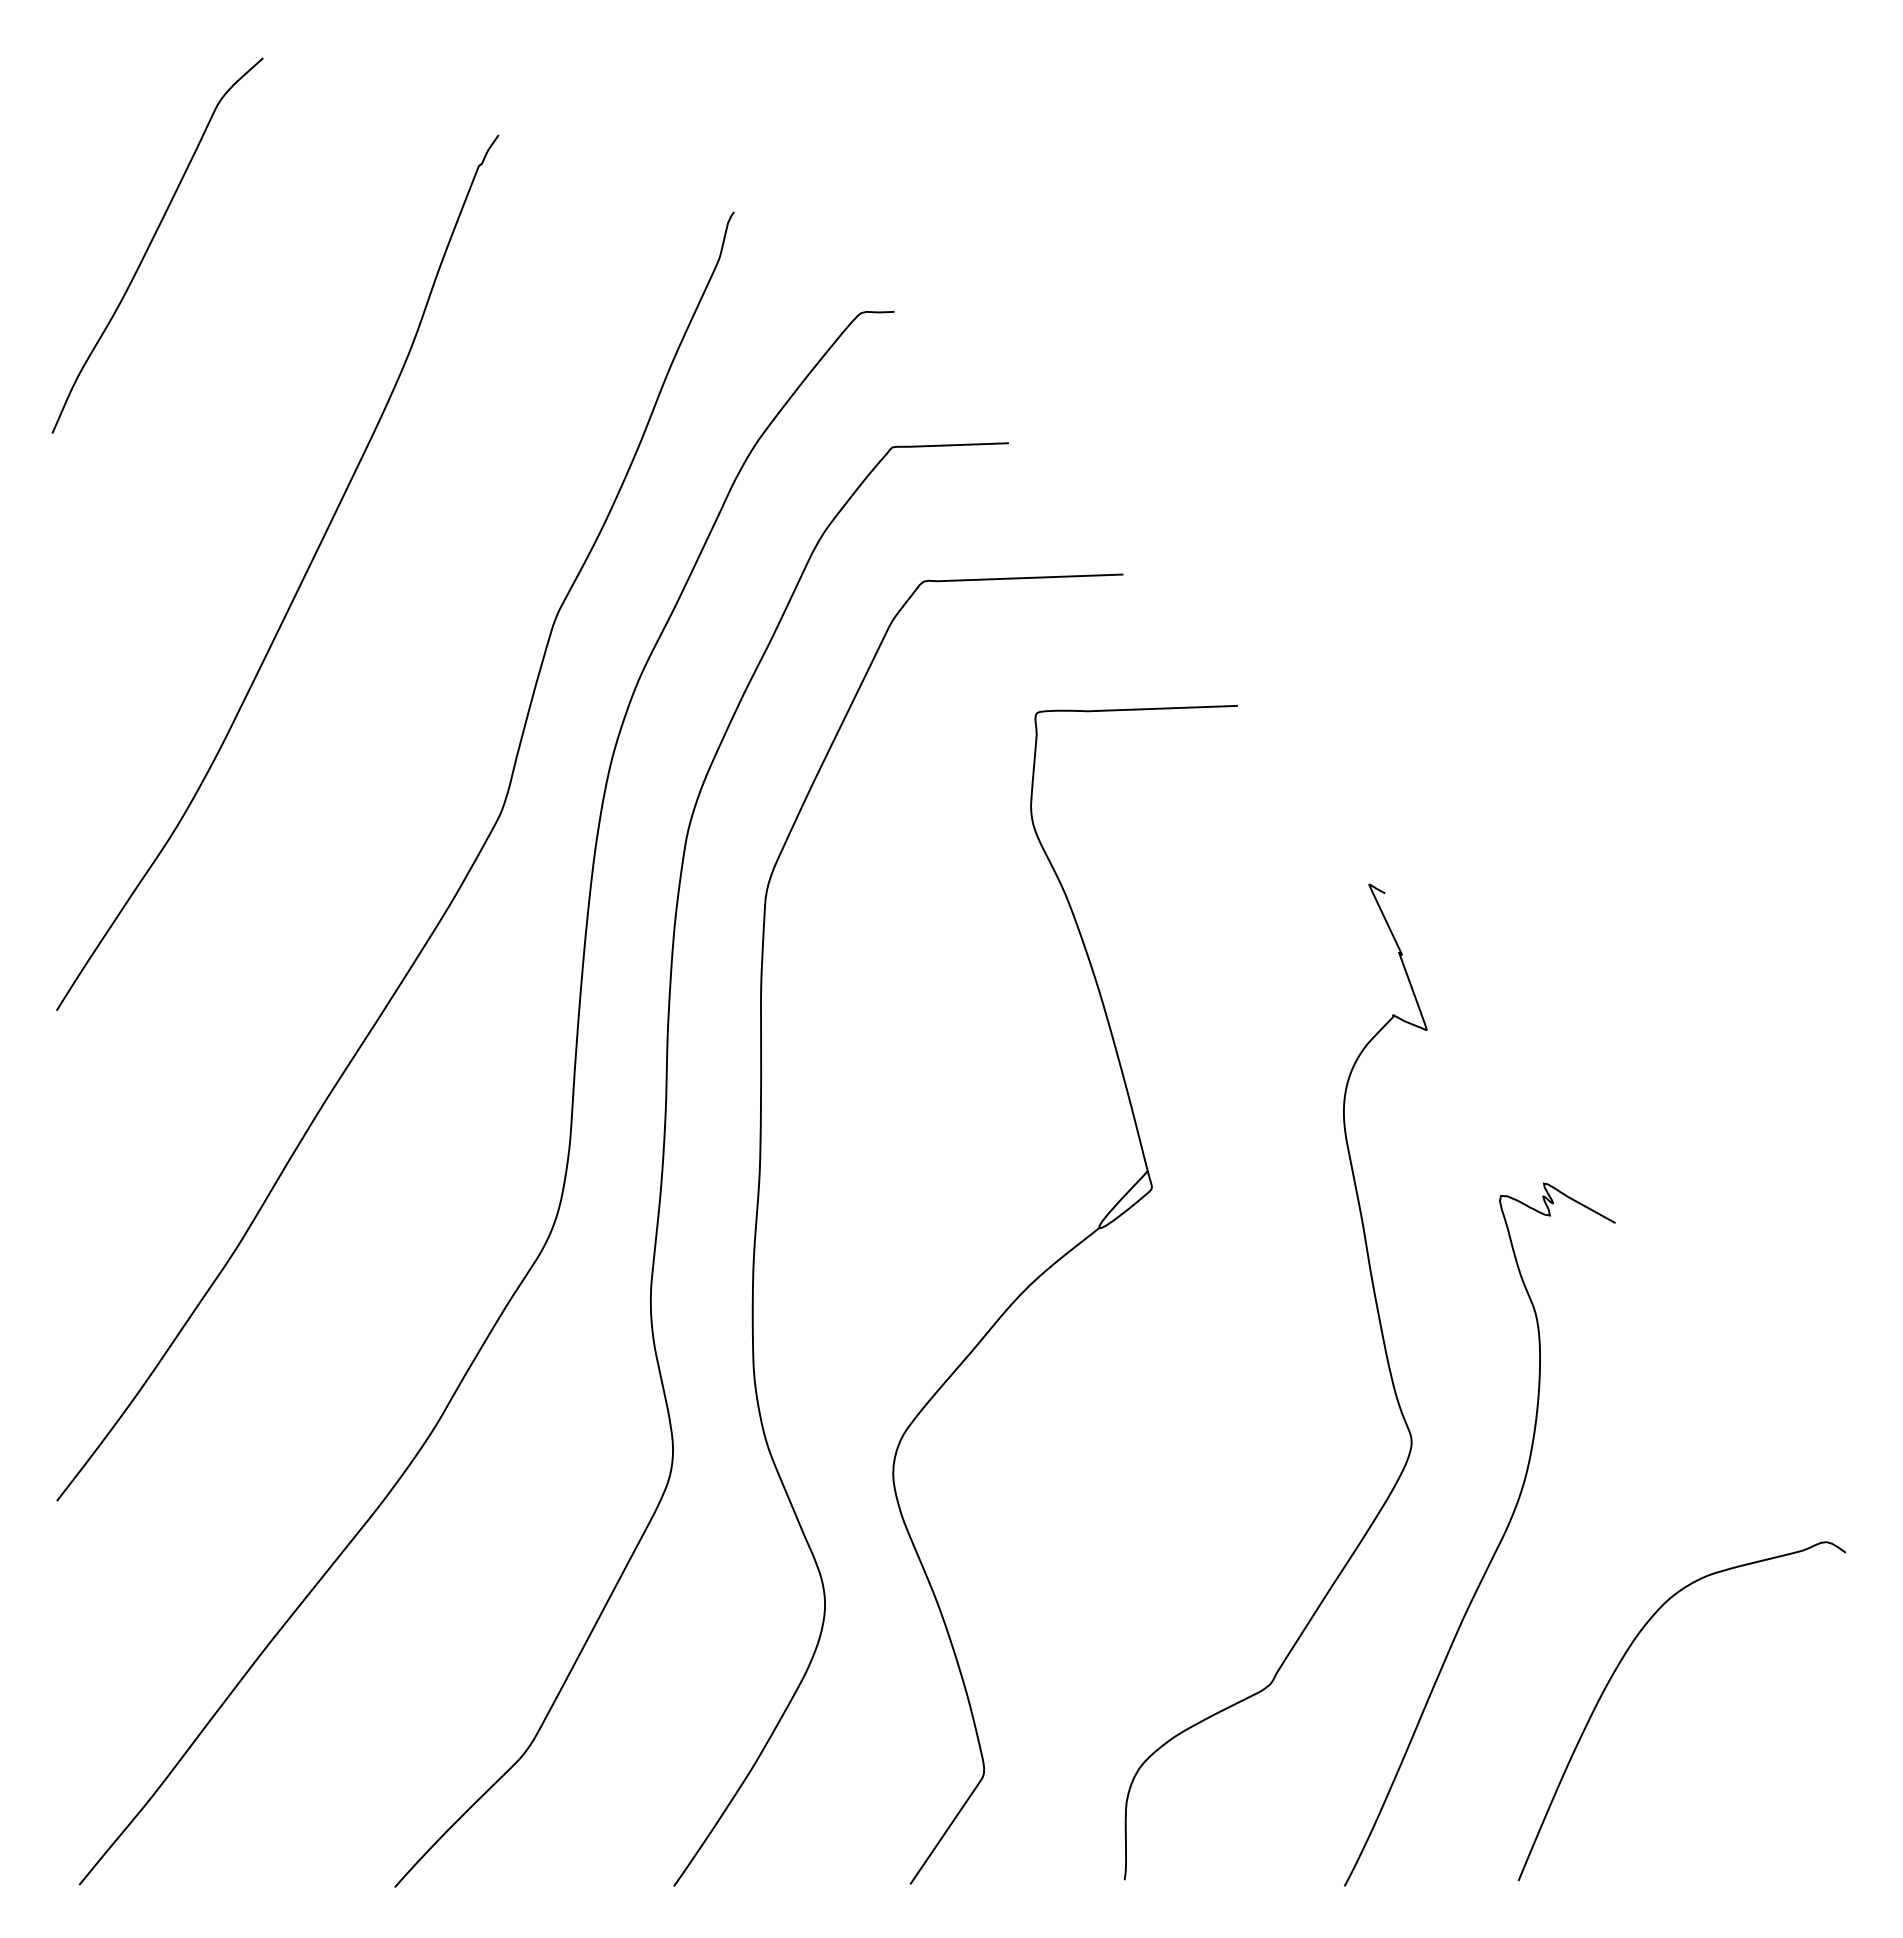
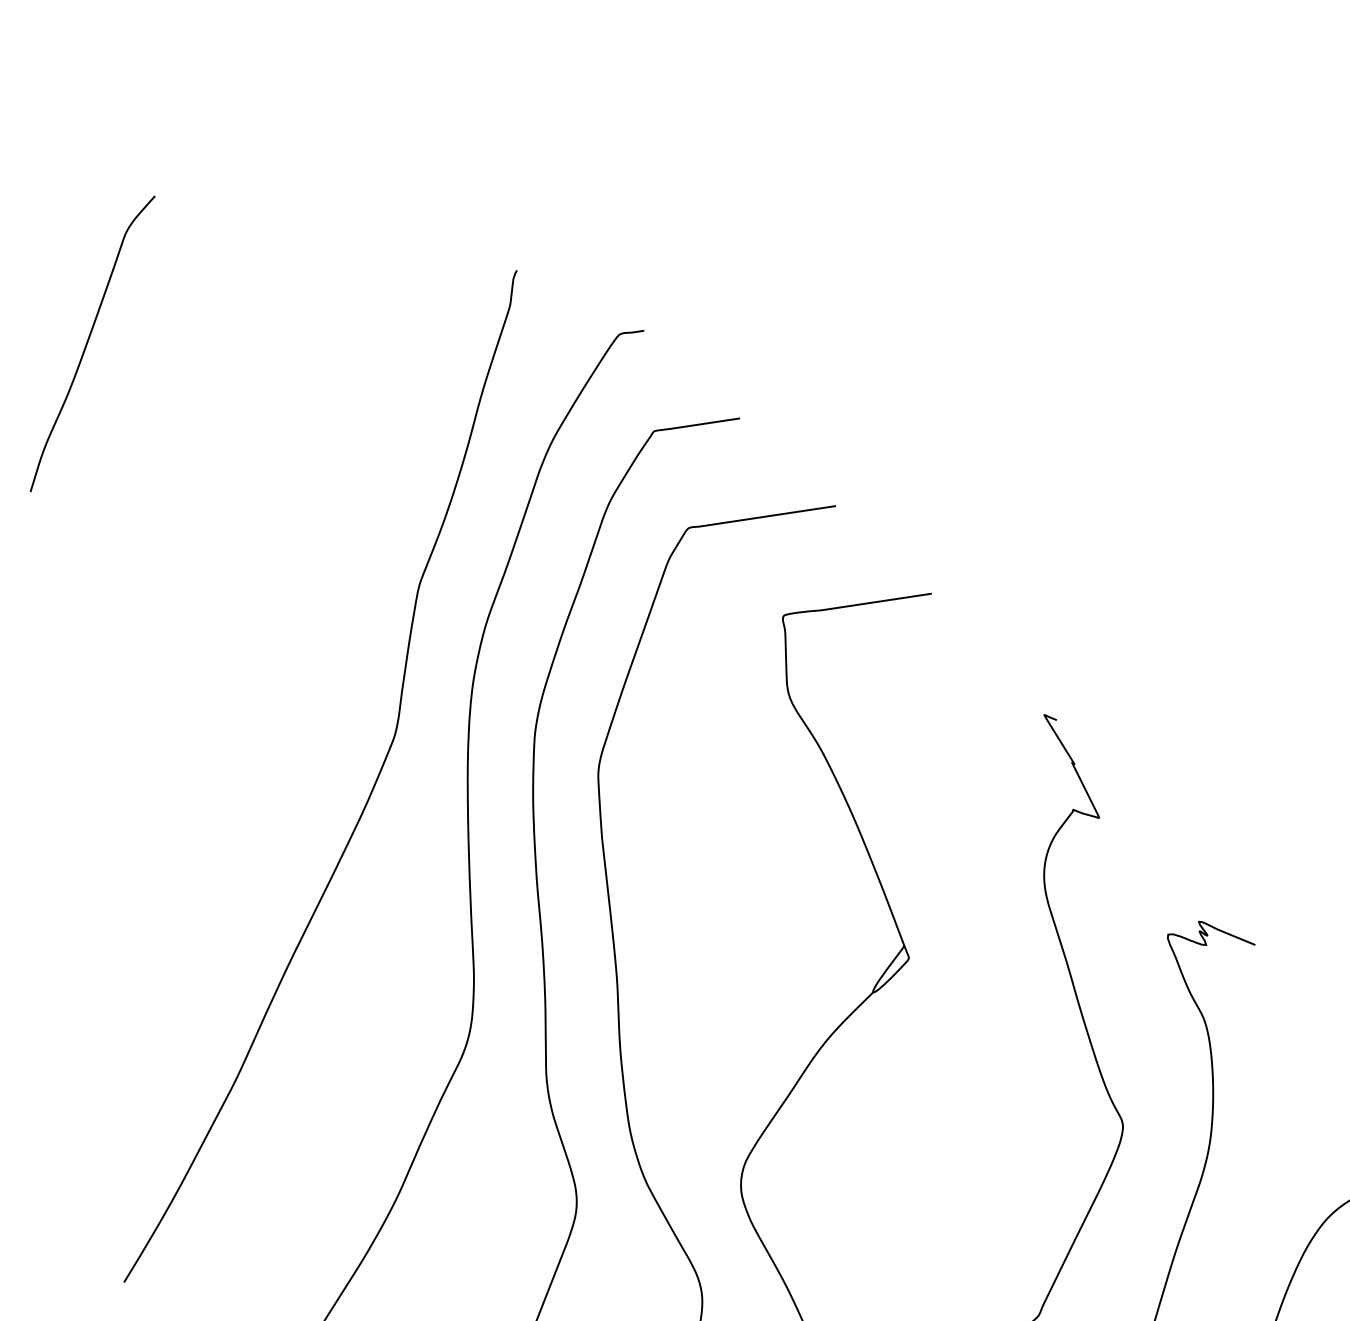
curve: (299, 584) -> (226, 582), removed

